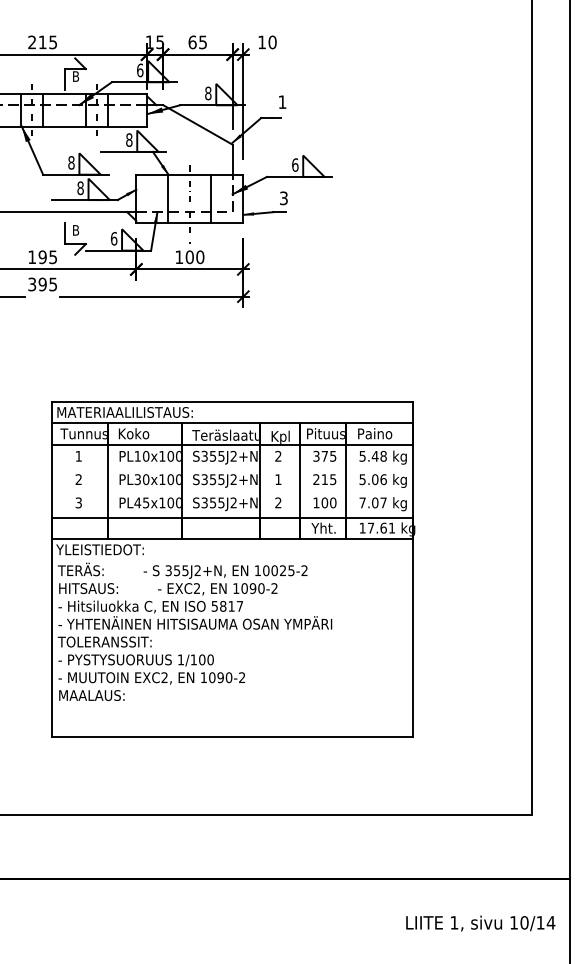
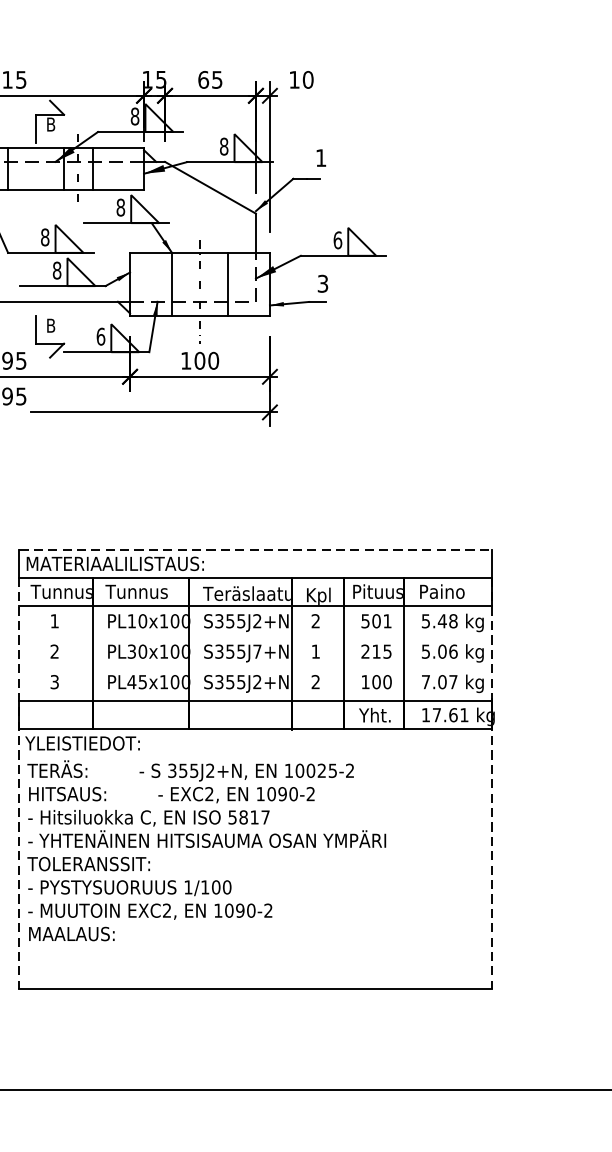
text: (140, 70) -> (135, 116), 6 -> 8
line: (232, 401) -> (255, 549), solid -> dashed
text: (141, 433) -> (136, 591), Koko -> Tunnus
text: (324, 455) -> (376, 620), 375 -> 501
text: (233, 479) -> (257, 651), S355J2+N -> S355J7+N
line: (51, 580) -> (19, 783), solid -> dashed
line: (412, 580) -> (491, 783), solid -> dashed

